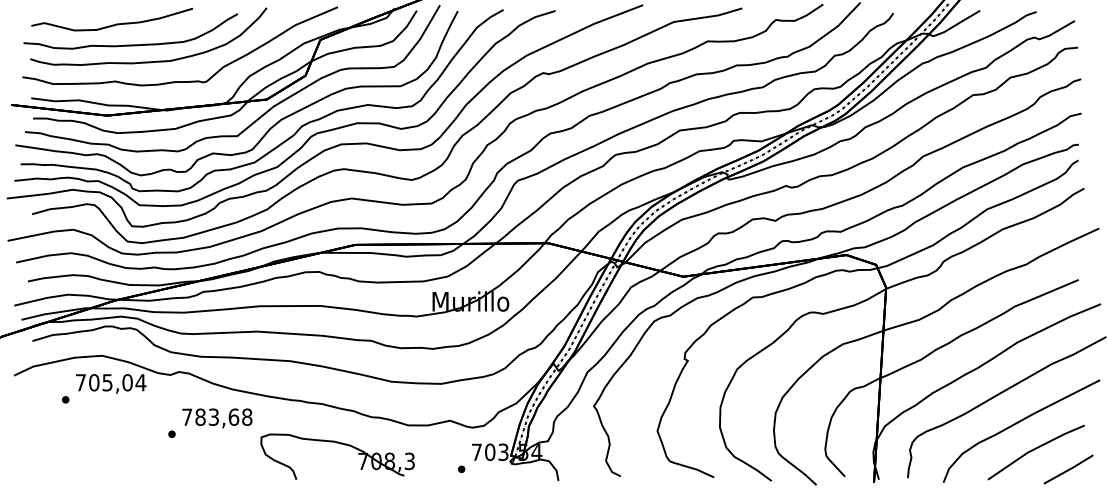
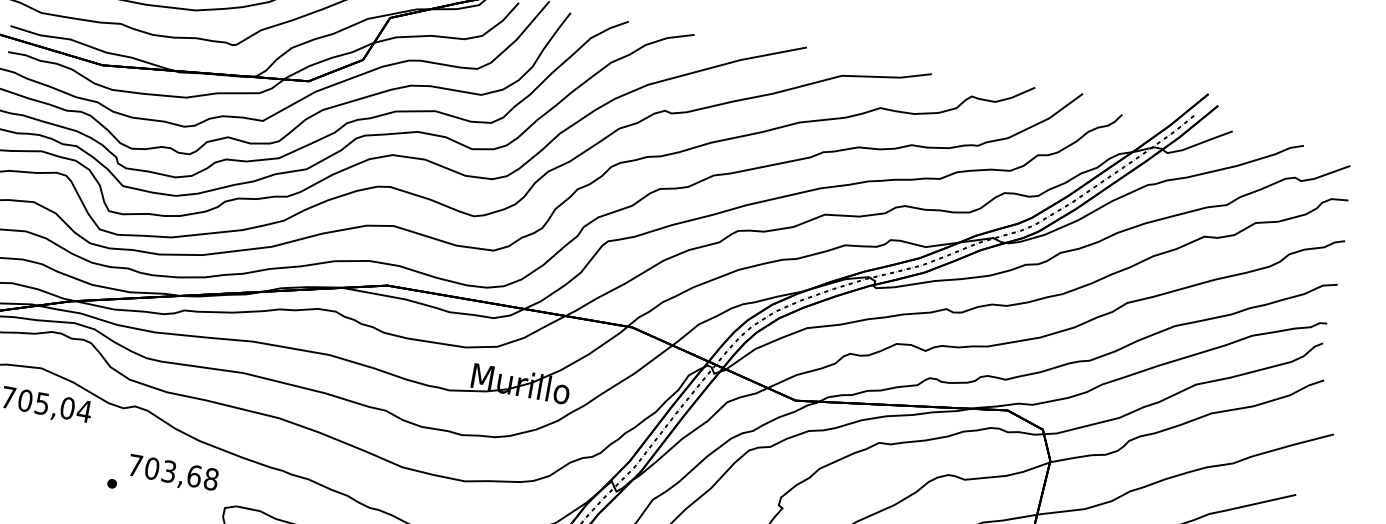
text: (200, 416) -> (152, 467), 783,68 -> 703,68

